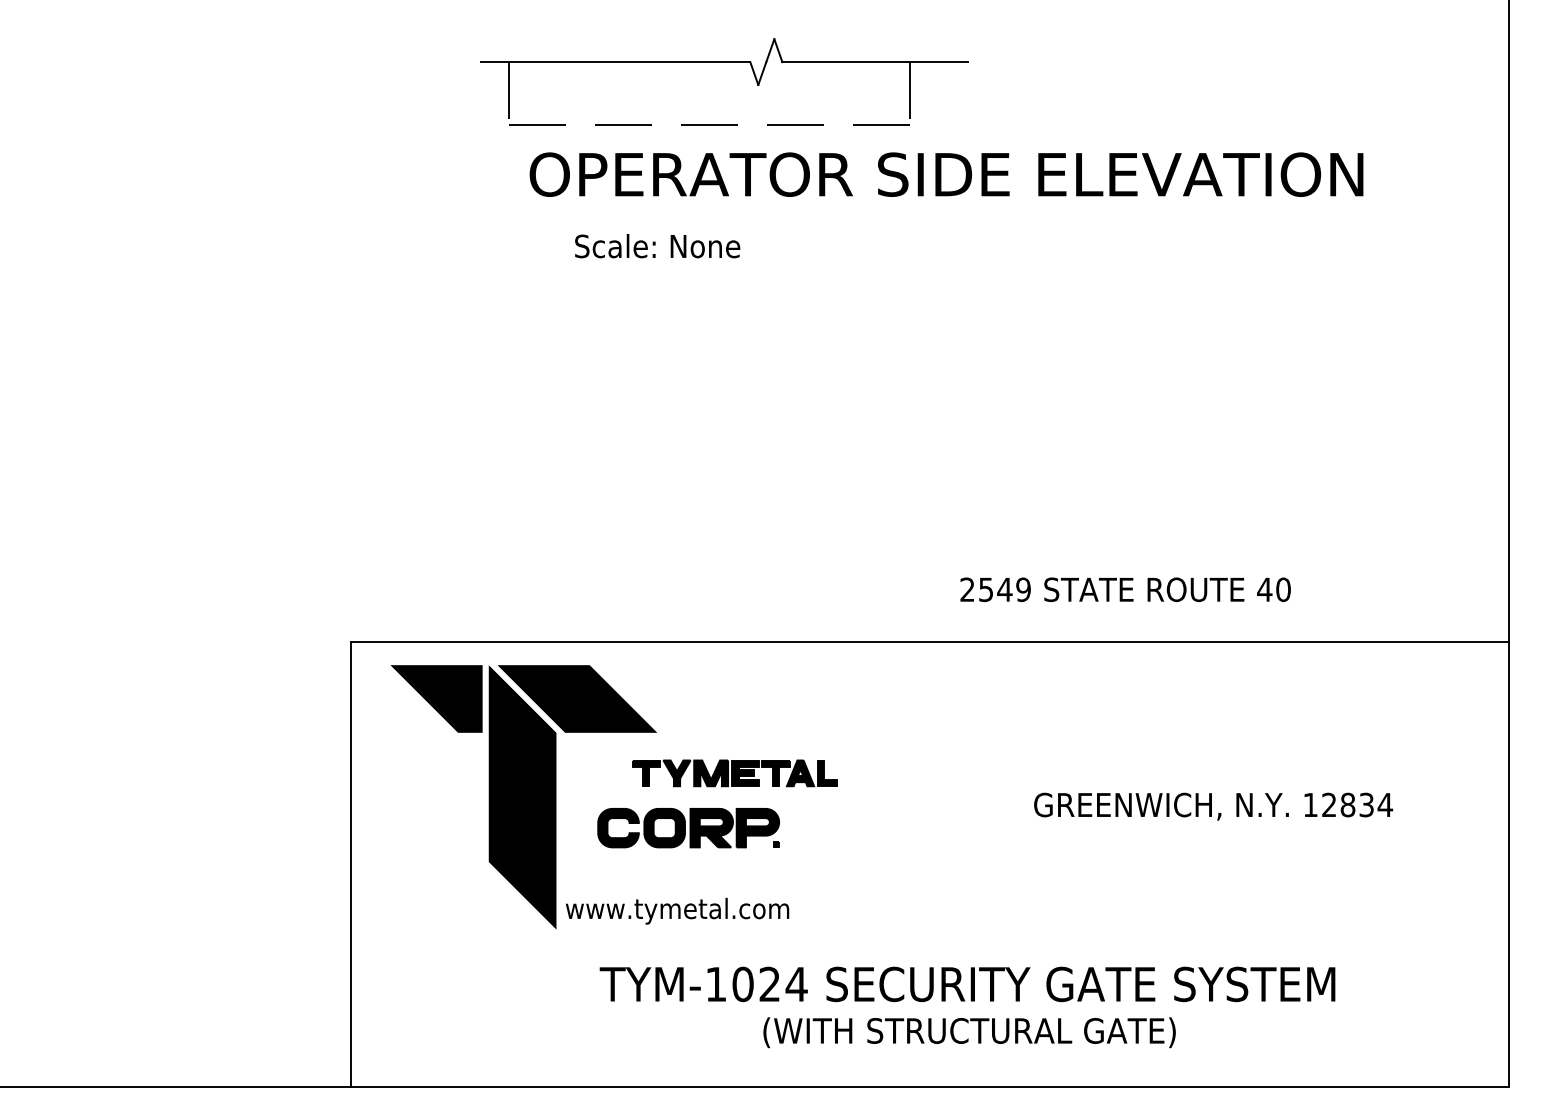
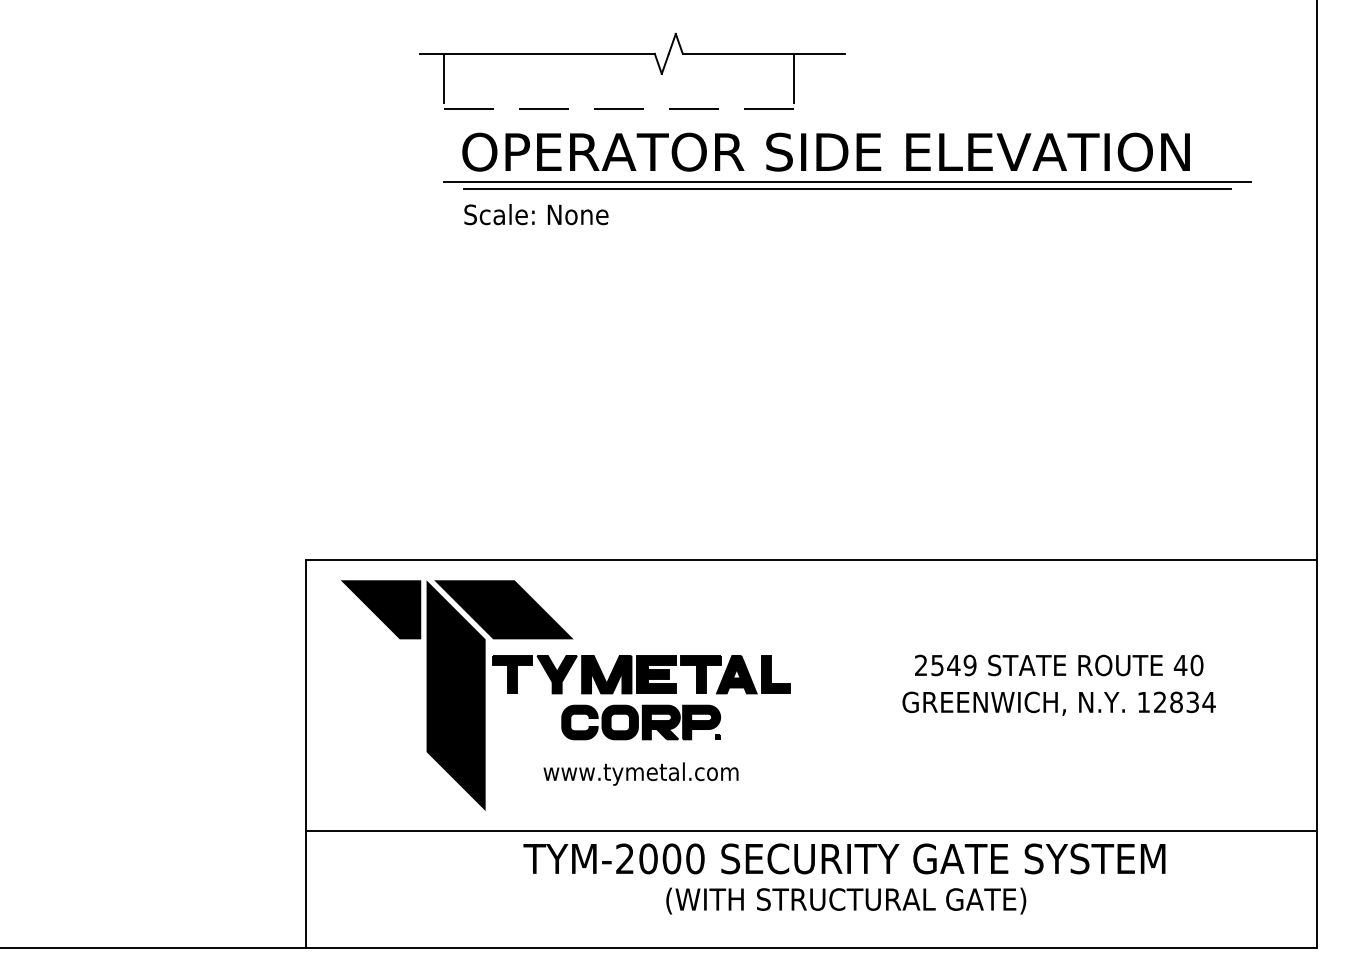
line: (970, 208) -> (847, 181), added
line: (970, 217) -> (847, 189), added
text: (657, 246) -> (536, 214), moved
text: (1125, 589) -> (1059, 665), moved
part: (734, 773) -> (641, 674), size x1.67
part: (688, 828) -> (641, 722), moved
text: (677, 910) -> (641, 773), moved
line: (928, 952) -> (810, 831), added
text: (756, 984) -> (660, 859), TYM-1024 -> TYM-2000

